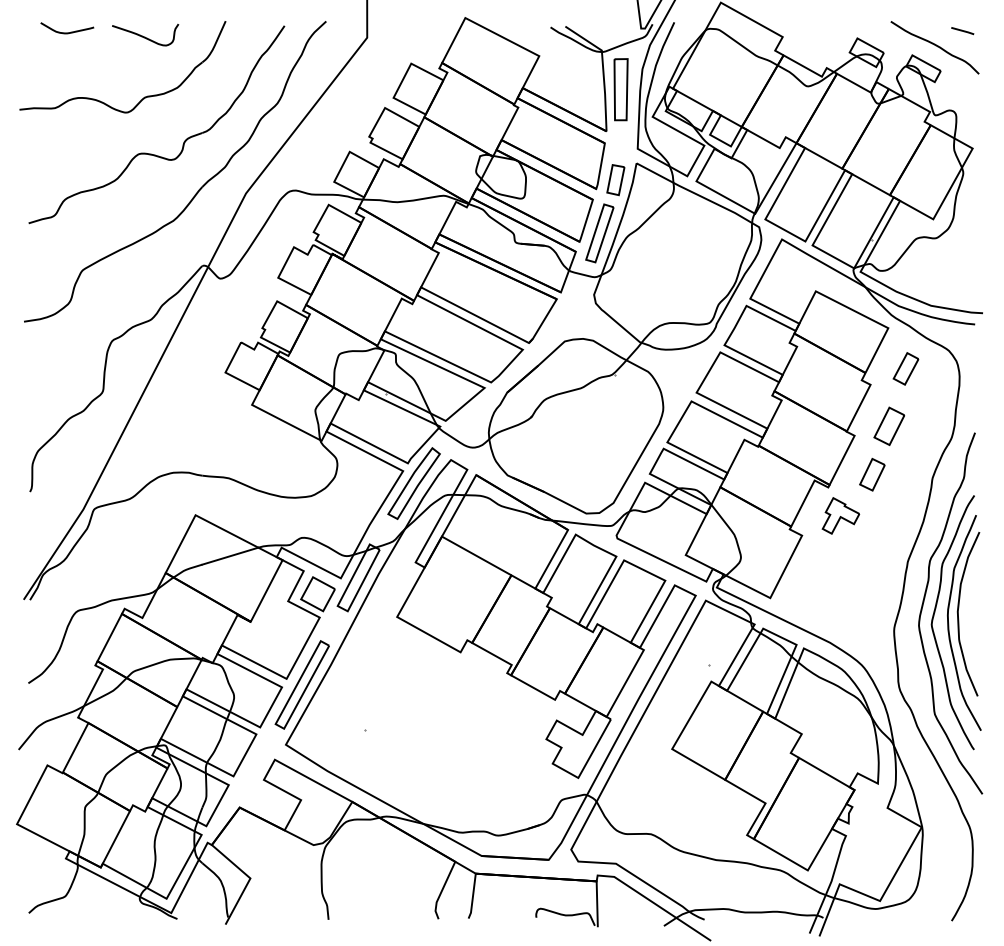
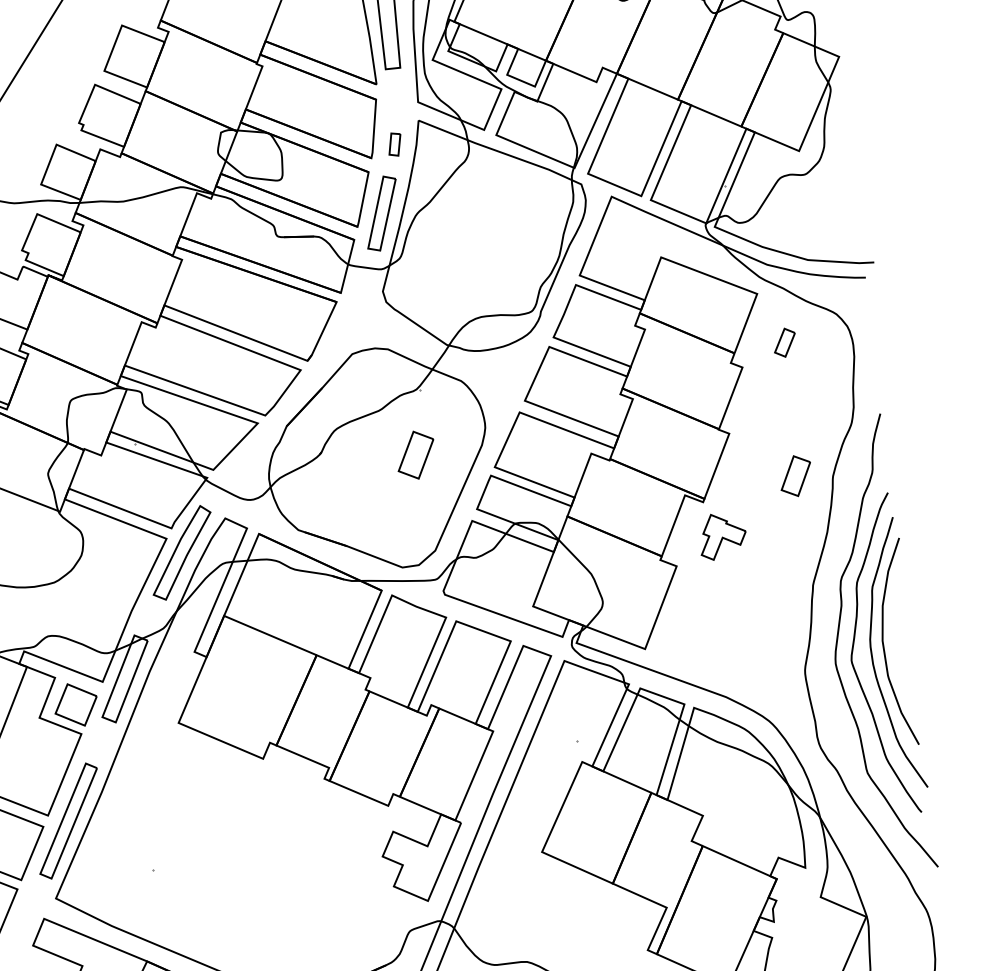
part: (615, 180) -> (394, 144), size x0.6
part: (905, 368) -> (784, 342), size x0.7
part: (889, 425) -> (416, 454), moved
part: (872, 474) -> (795, 475), moved

